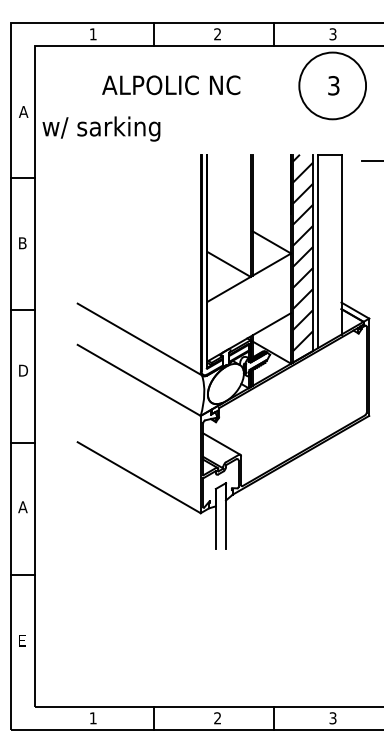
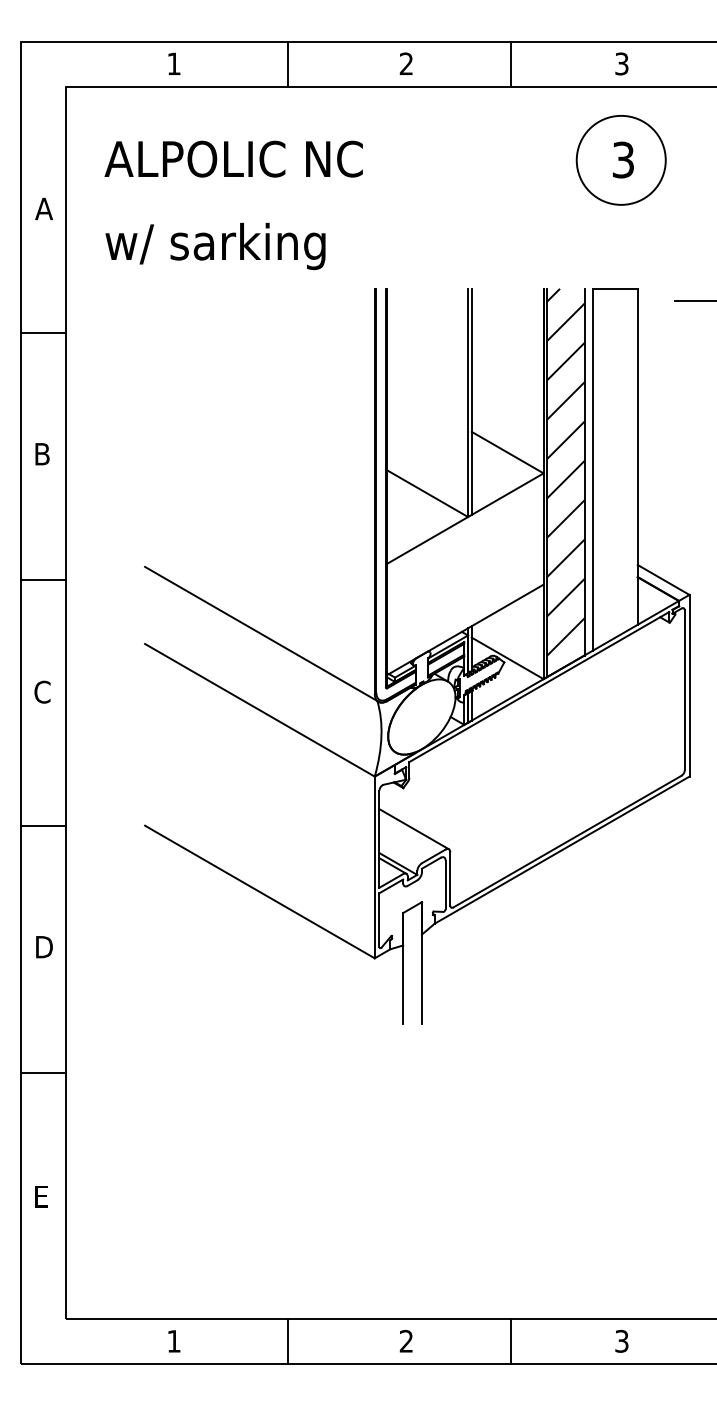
text: (171, 85) -> (234, 159), moved
circle: (332, 85) -> (620, 159), size x0.71
text: (101, 128) -> (215, 245), moved
text: (22, 370) -> (41, 691), D -> C
text: (23, 507) -> (43, 947), A -> D

